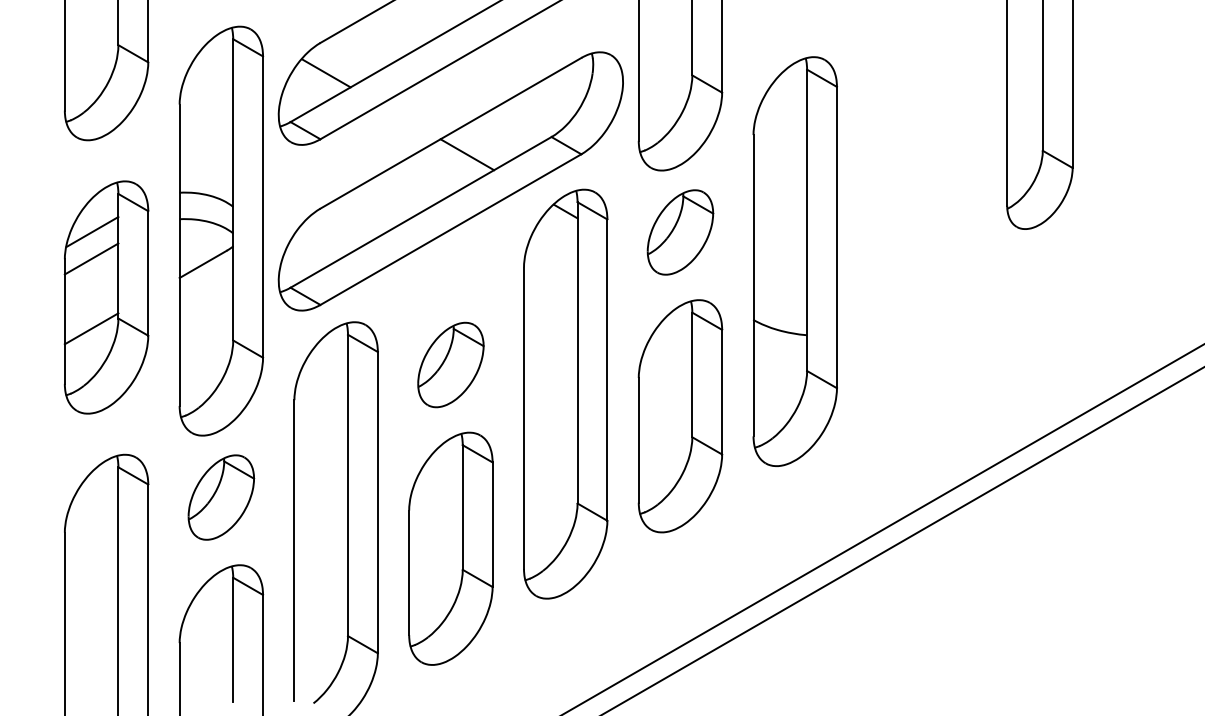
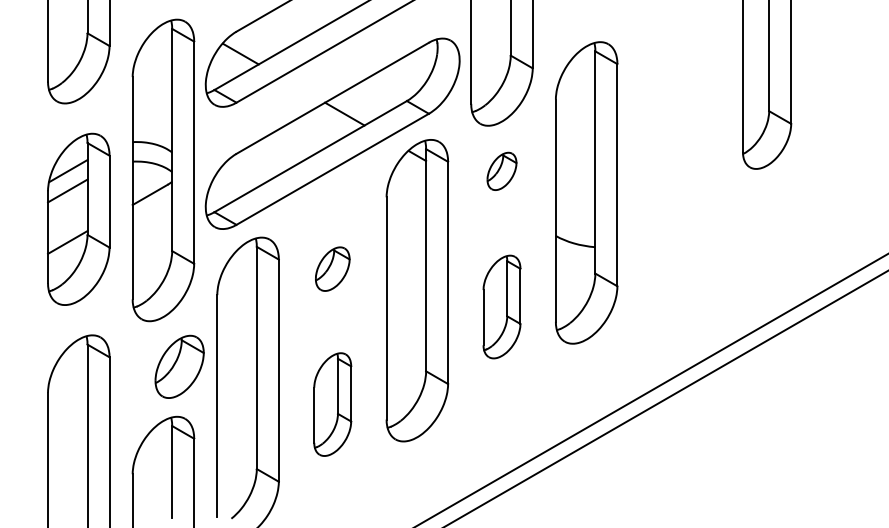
part: (680, 232) -> (502, 171), size x0.6
part: (450, 364) -> (332, 268), size x0.7
part: (680, 416) -> (502, 307), size x0.6
part: (221, 497) -> (179, 366), moved
part: (450, 548) -> (332, 404), size x0.6

